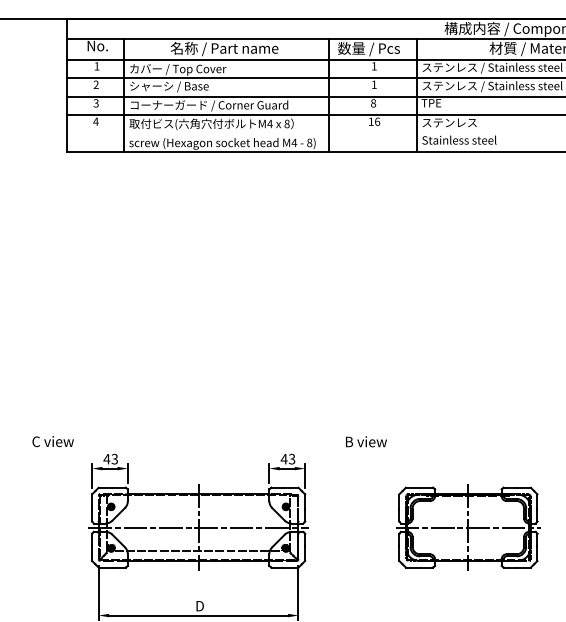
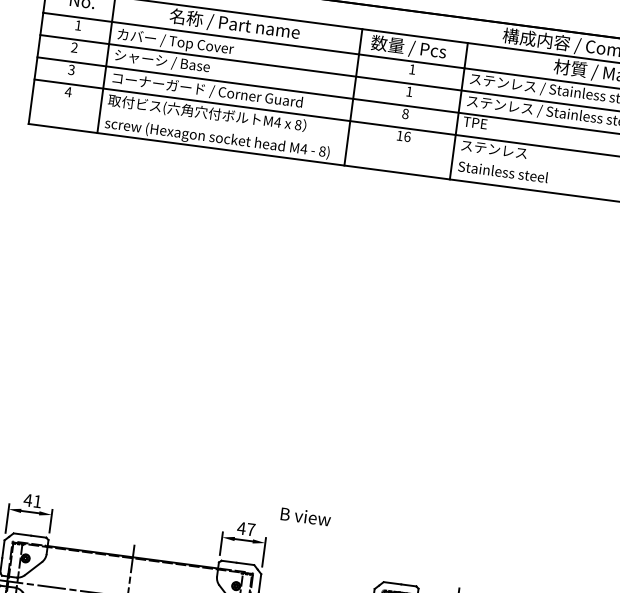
text: (366, 441) -> (306, 516), moved
text: (114, 458) -> (37, 500), 43 -> 41
text: (291, 458) -> (250, 528), 43 -> 47

